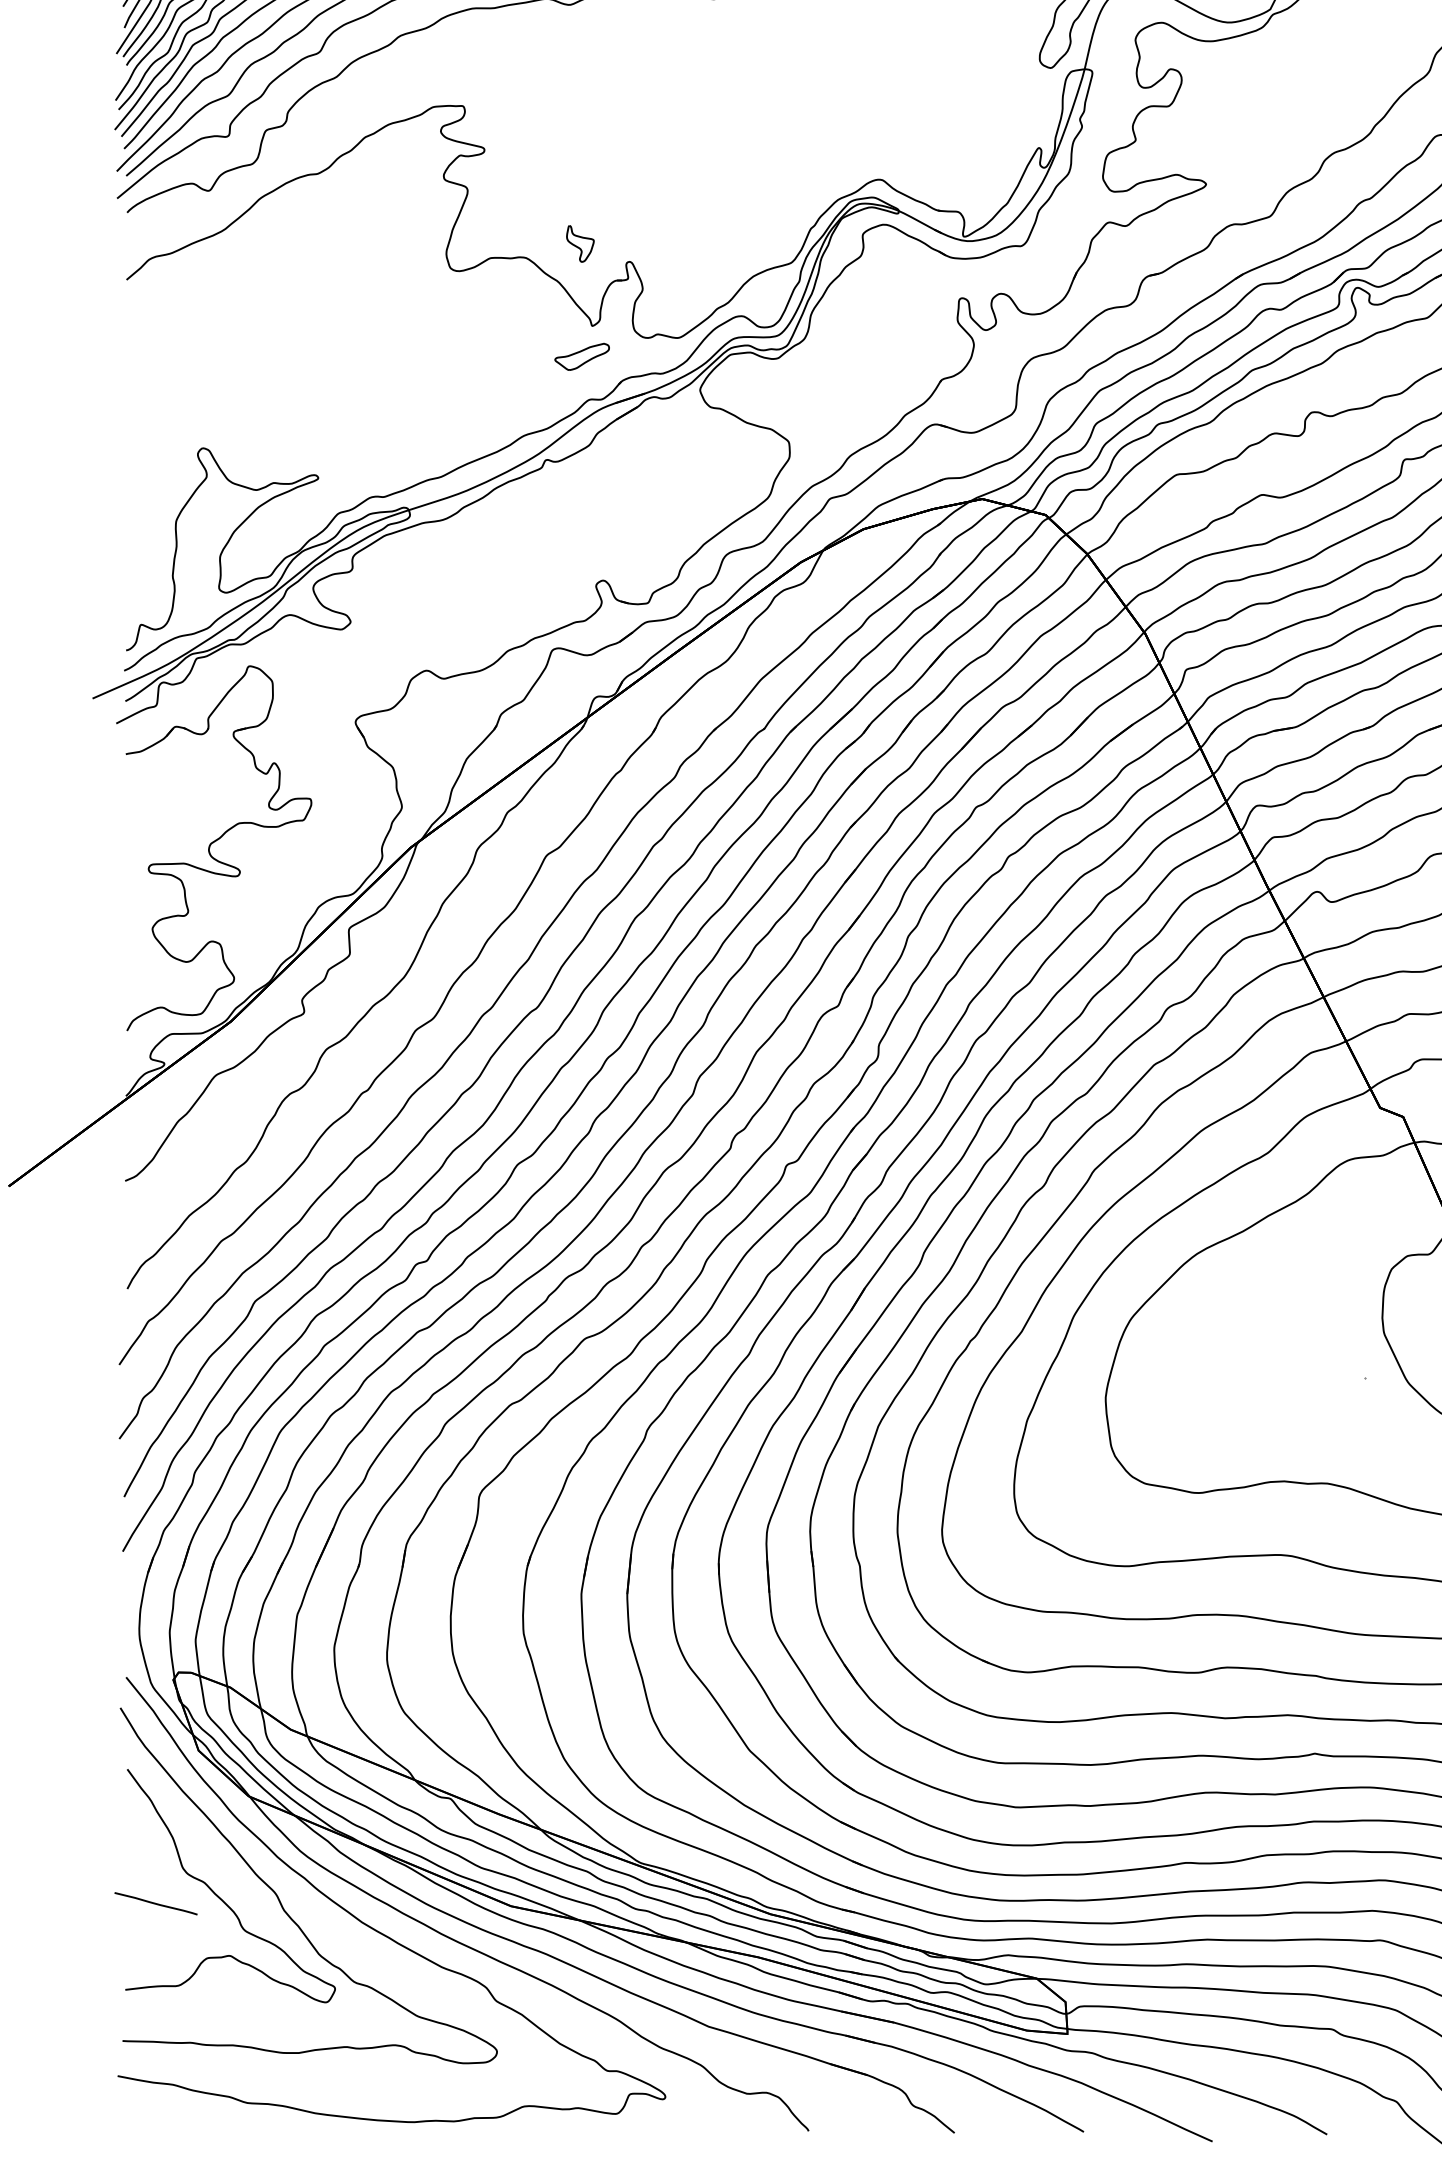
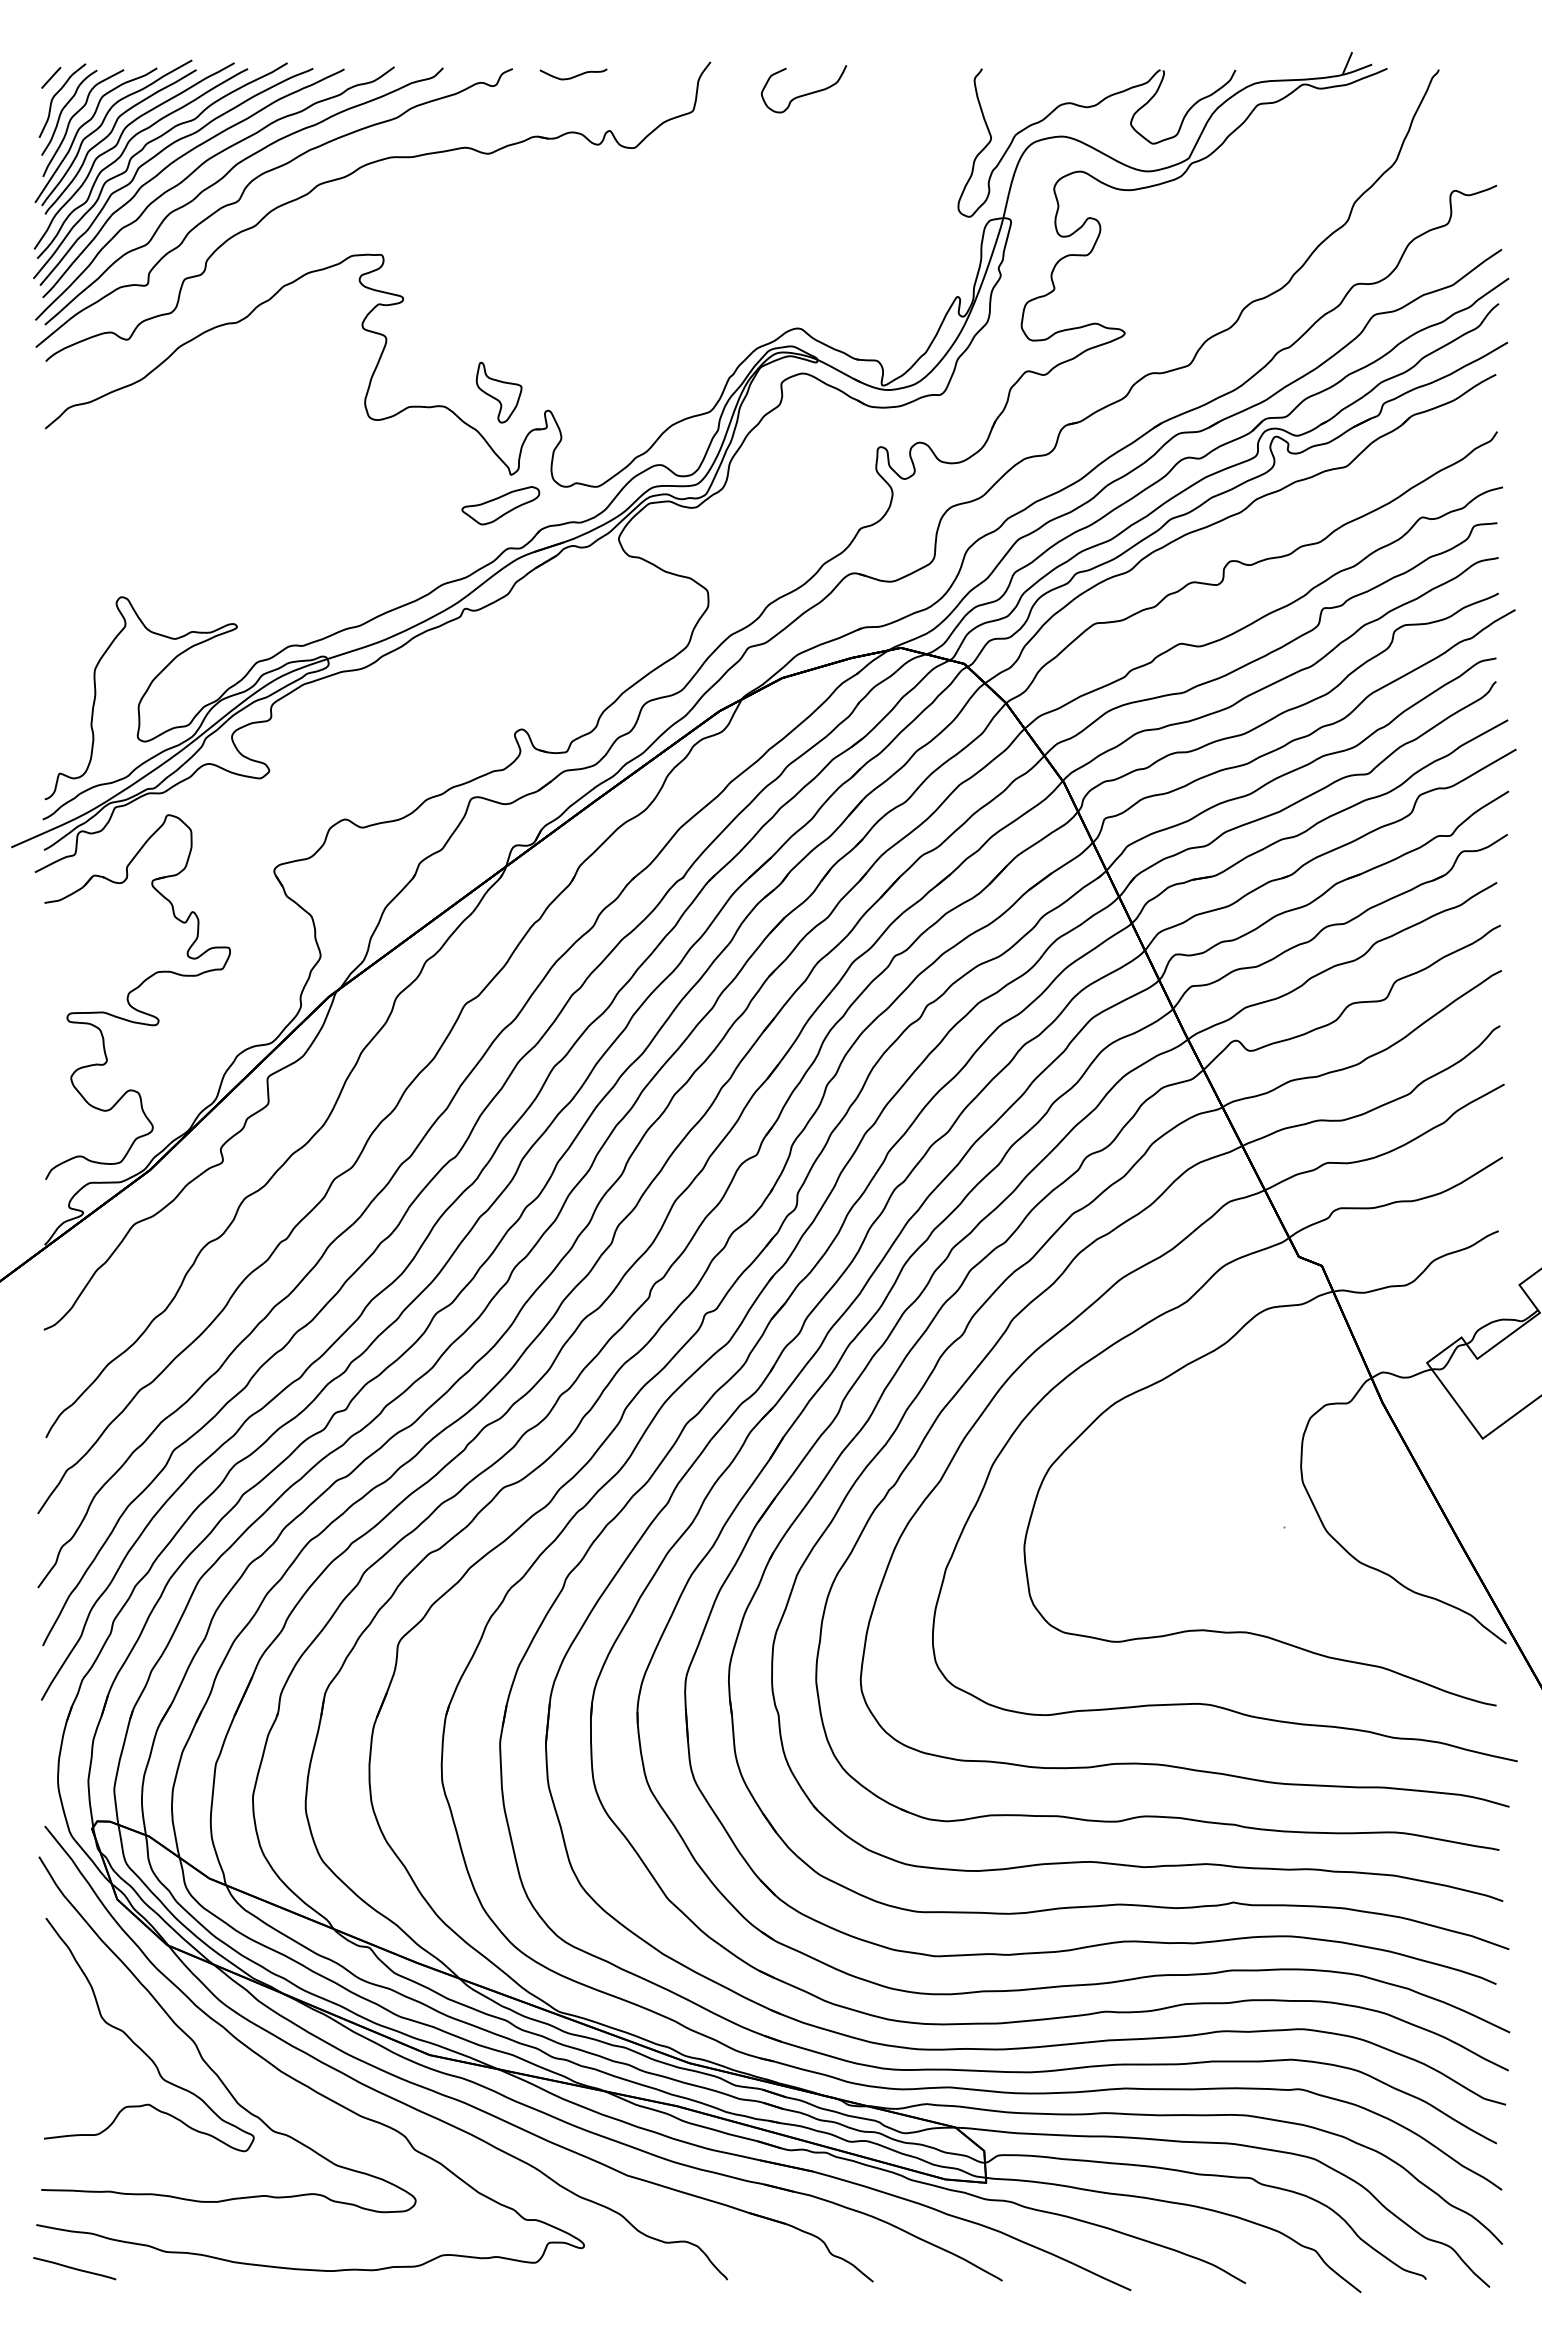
part: (579, 243) -> (498, 392), size x1.67
part: (581, 356) -> (500, 505), size x1.43
line: (155, 1903) -> (74, 2268), moved

